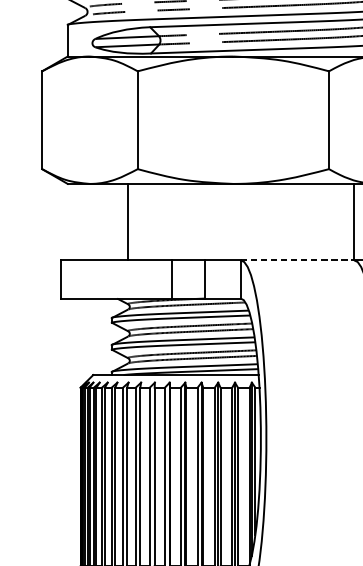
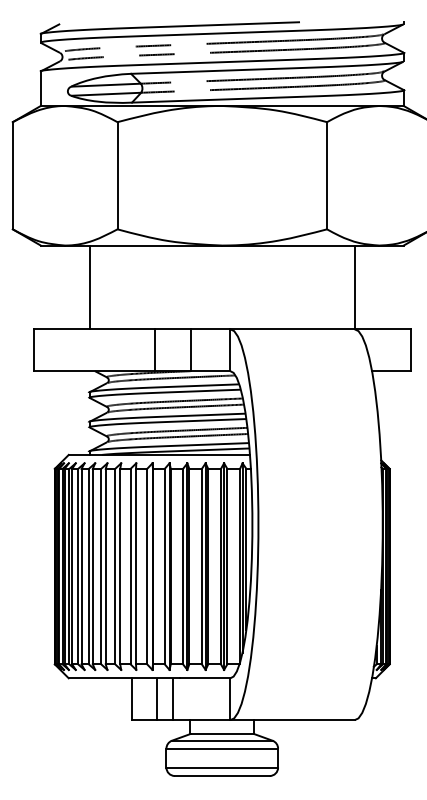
line: (127, 222) -> (89, 287), moved
line: (298, 260) -> (293, 329), dashed -> solid

